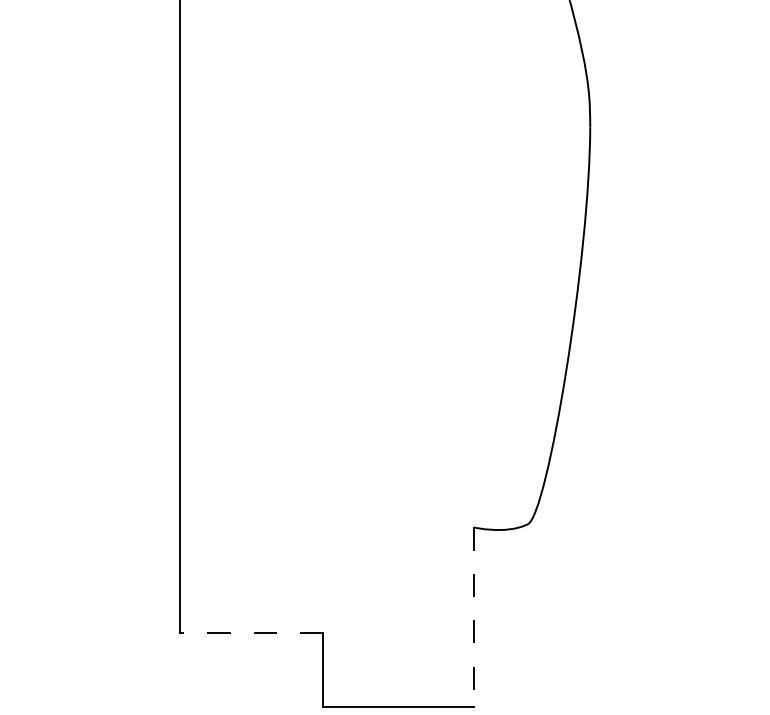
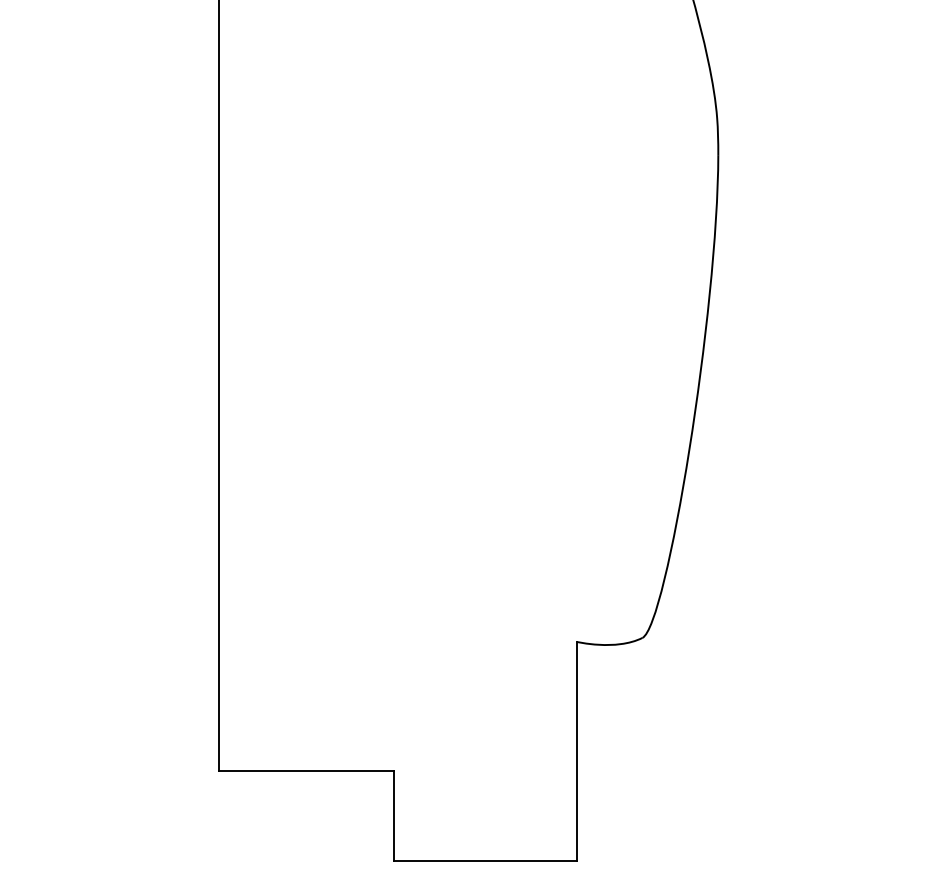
line: (473, 617) -> (576, 751), dashed -> solid
line: (251, 633) -> (306, 770), dashed -> solid

